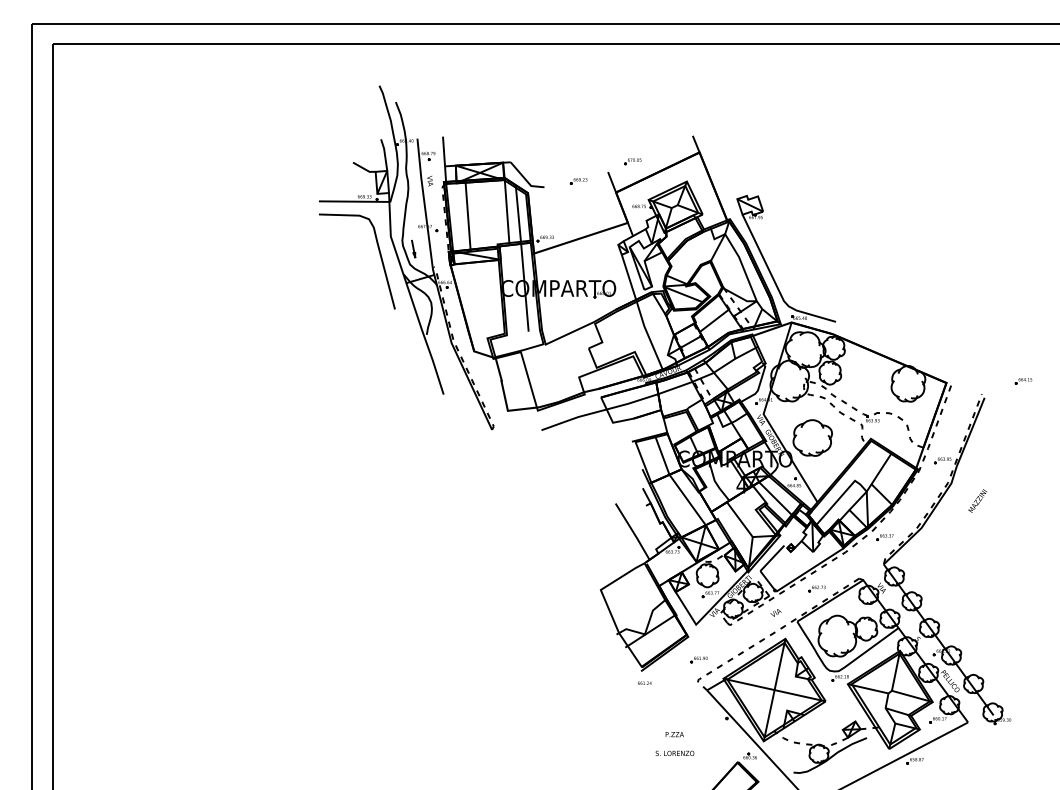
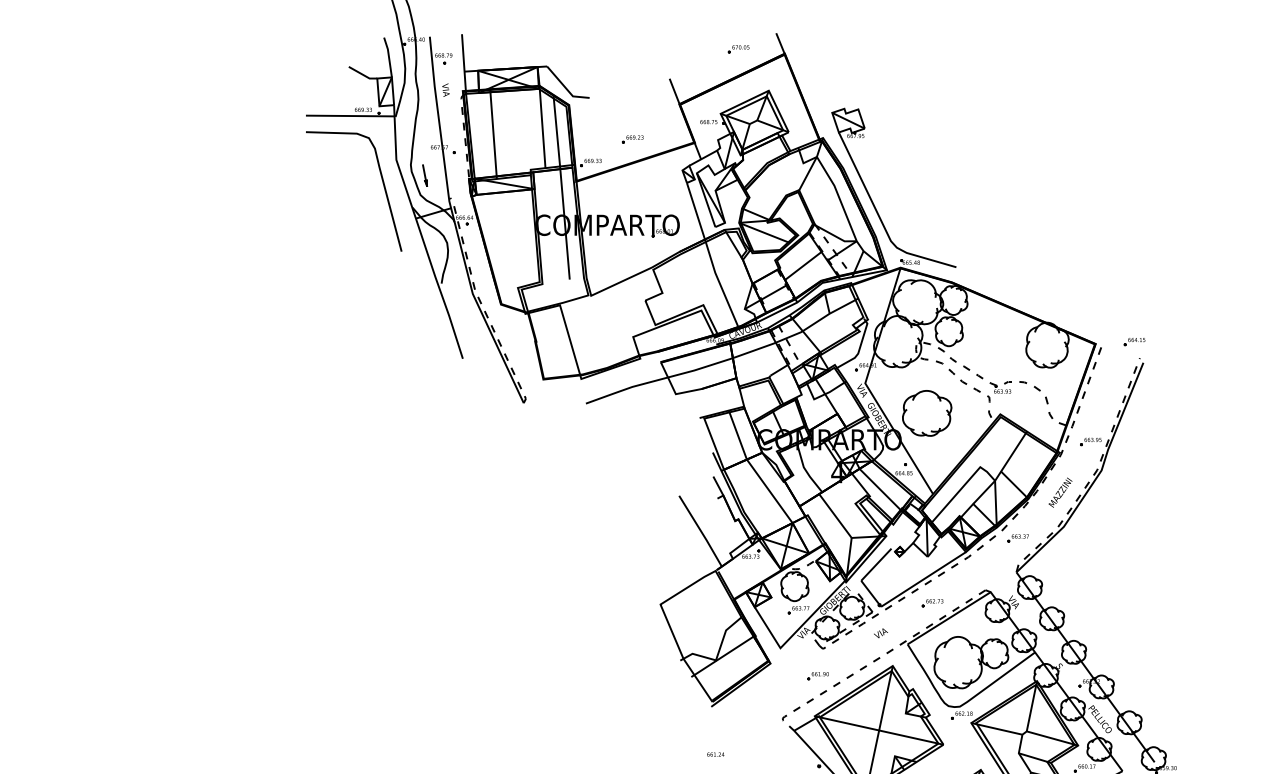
part: (632, 161) -> (738, 49), moved
part: (578, 181) -> (632, 139), moved
part: (1023, 381) -> (1134, 342), moved
text: (977, 500) -> (1060, 491), moved
part: (698, 659) -> (817, 675), moved
text: (644, 682) -> (715, 753), moved

